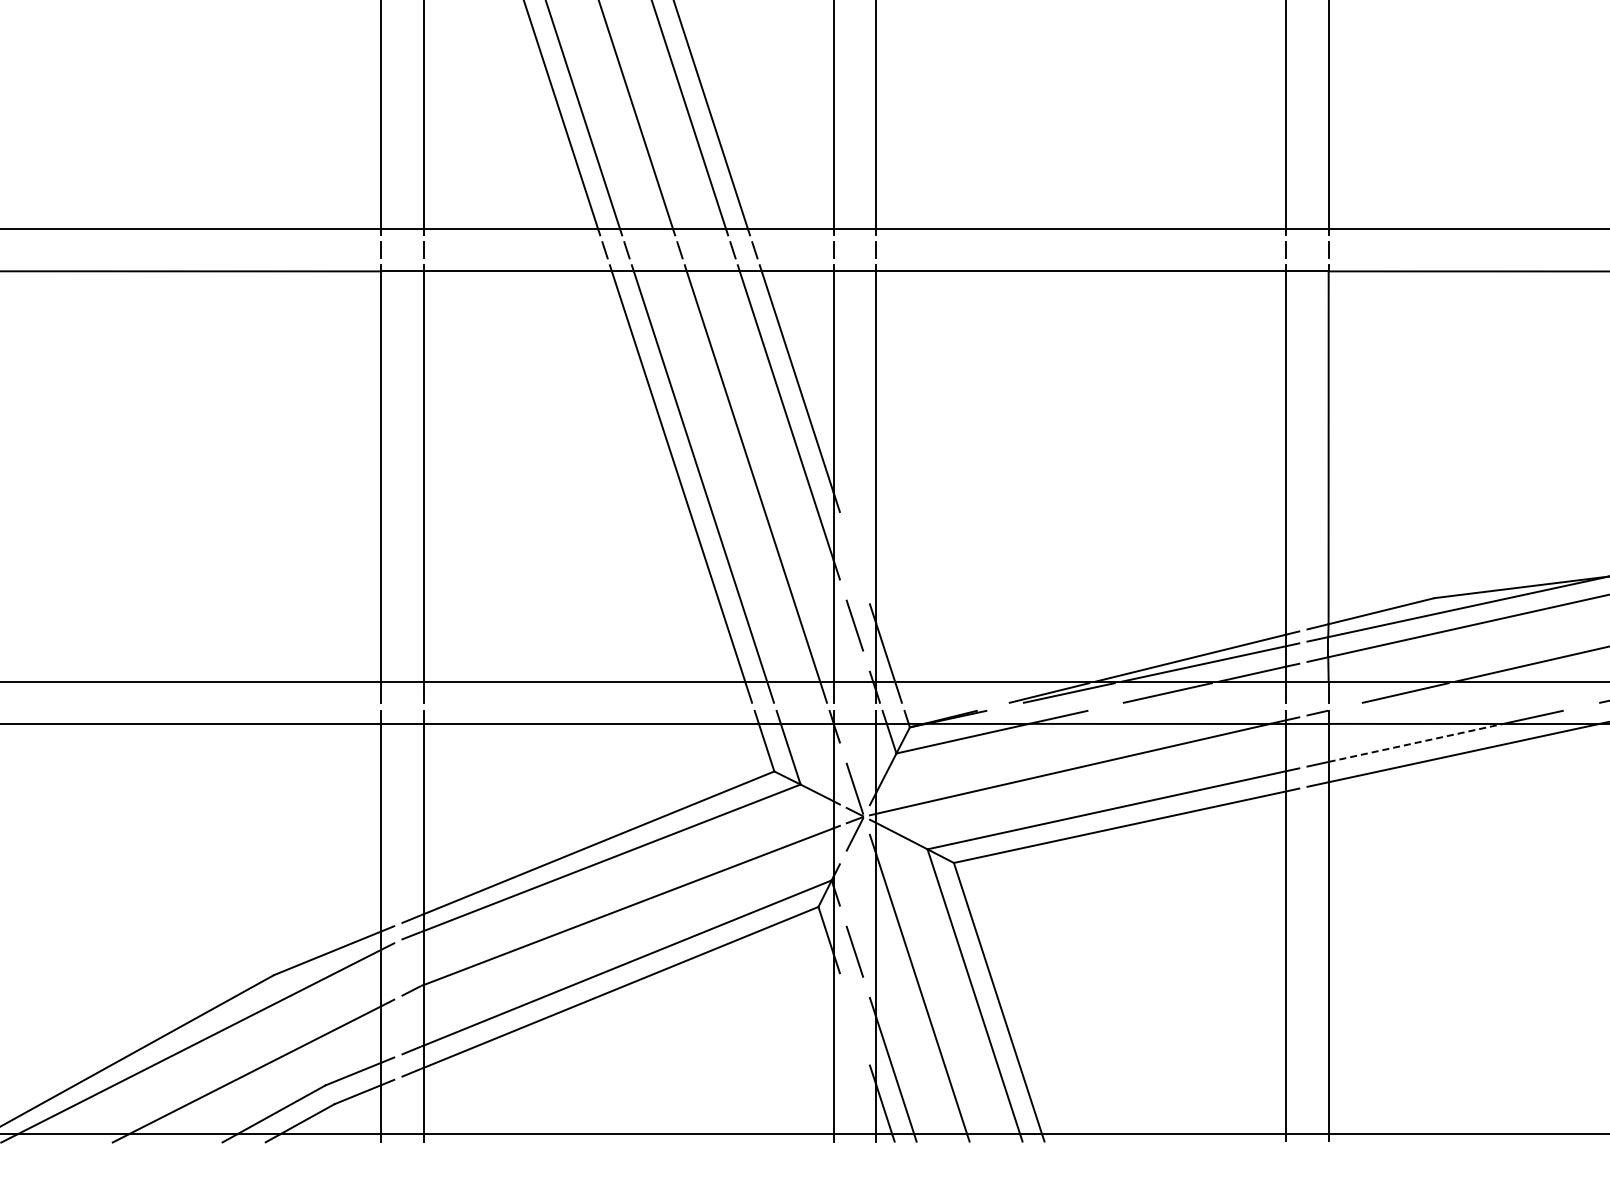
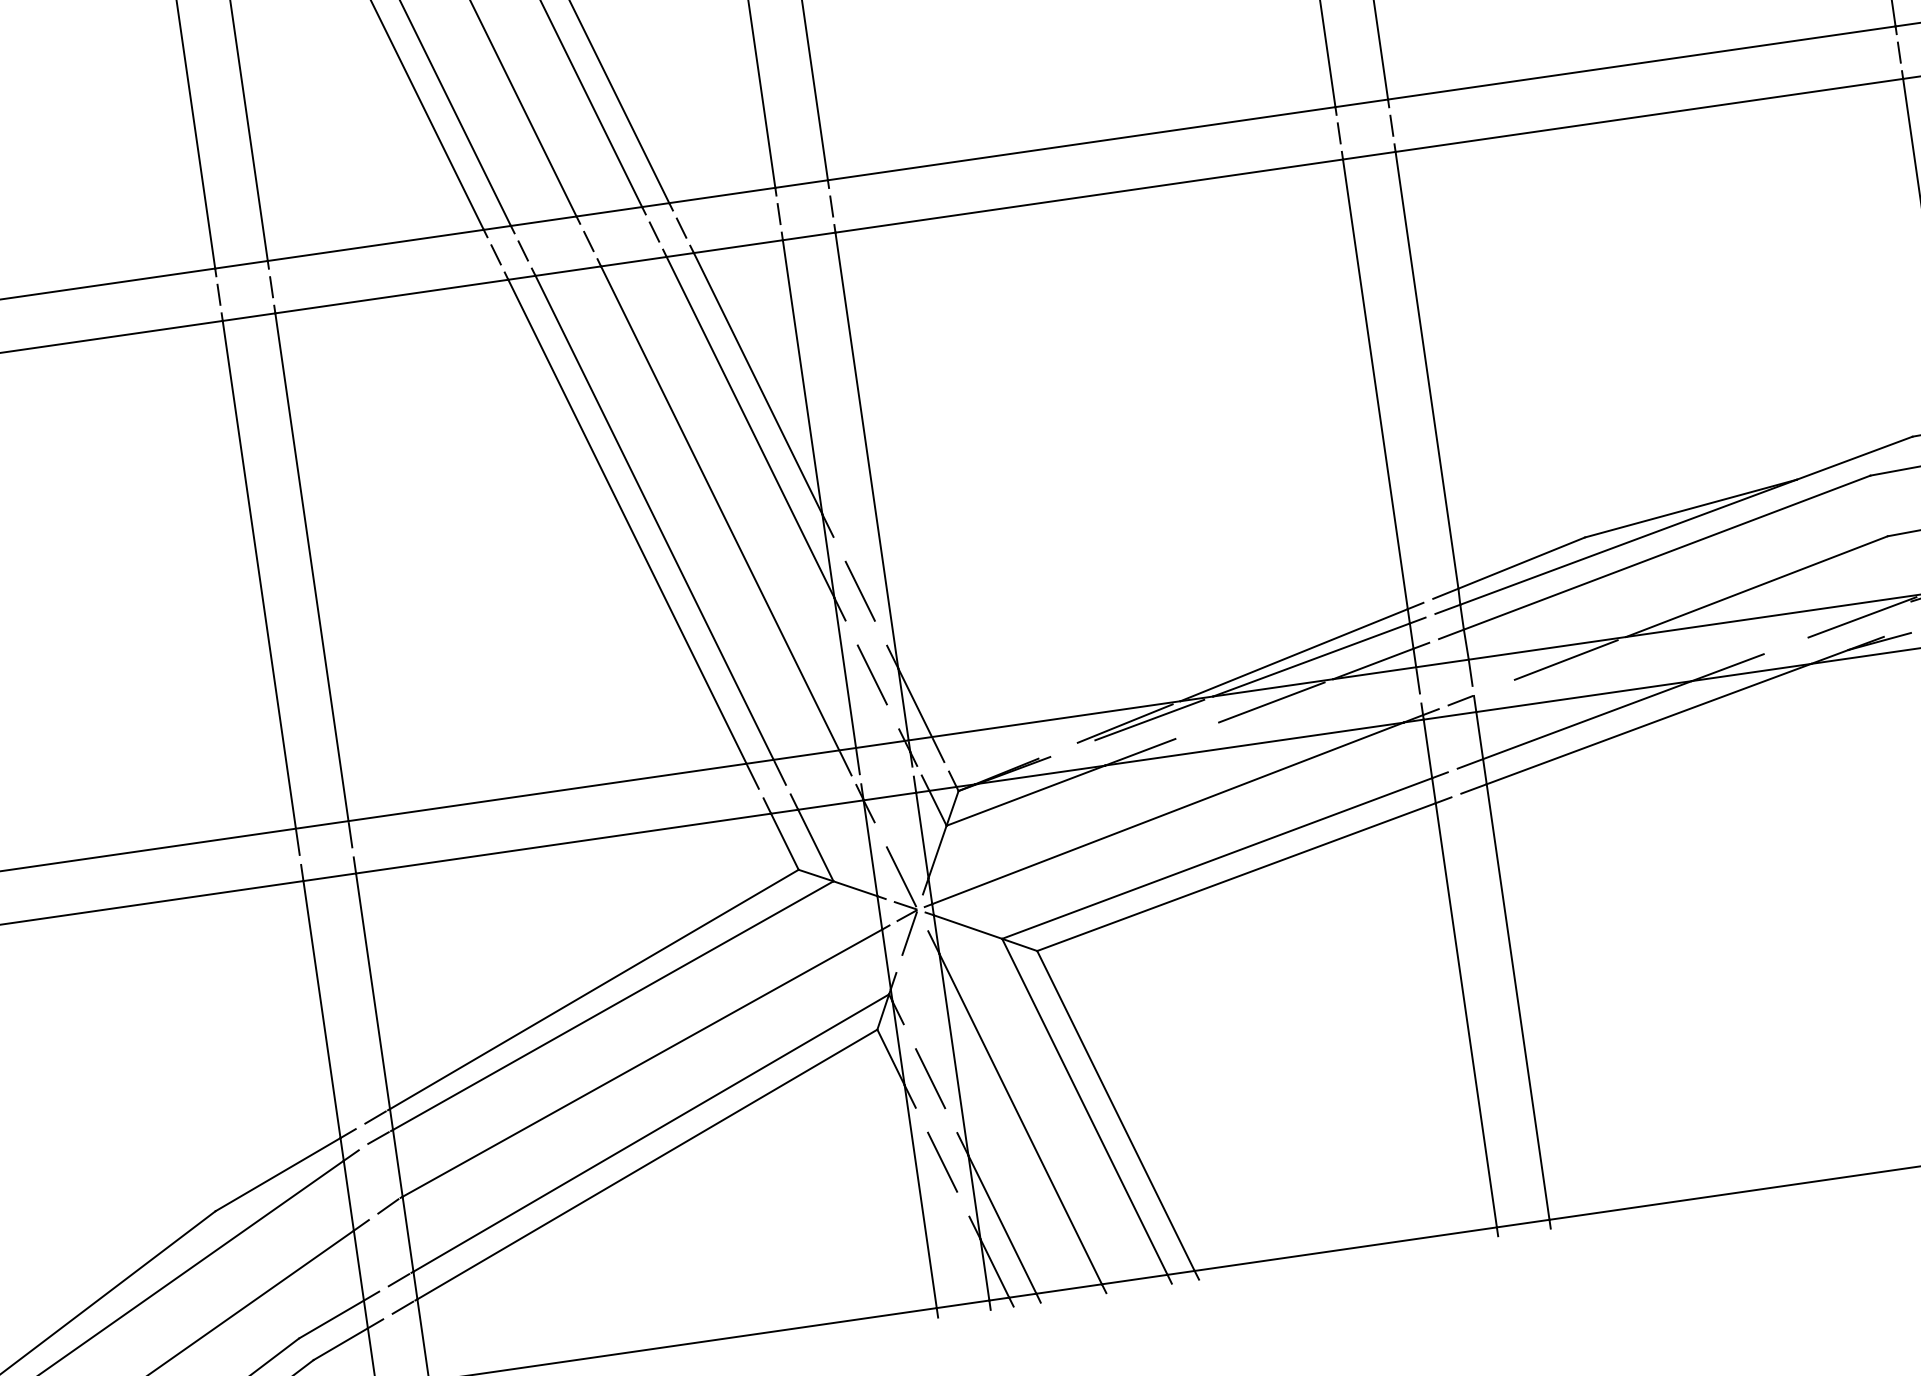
line: (854, 558) -> (859, 591), added
line: (1416, 742) -> (1588, 719), dashed -> solid
line: (854, 1019) -> (942, 1162), added

